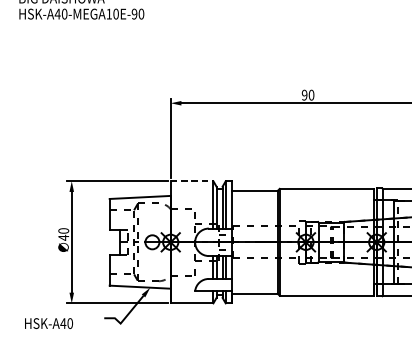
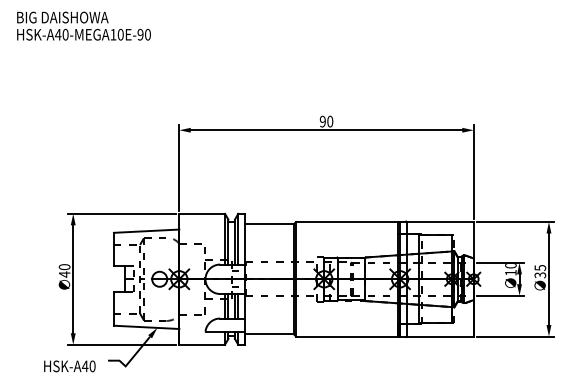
line: (192, 180) -> (202, 213), dashed -> solid
text: (48, 323) -> (69, 366), moved

